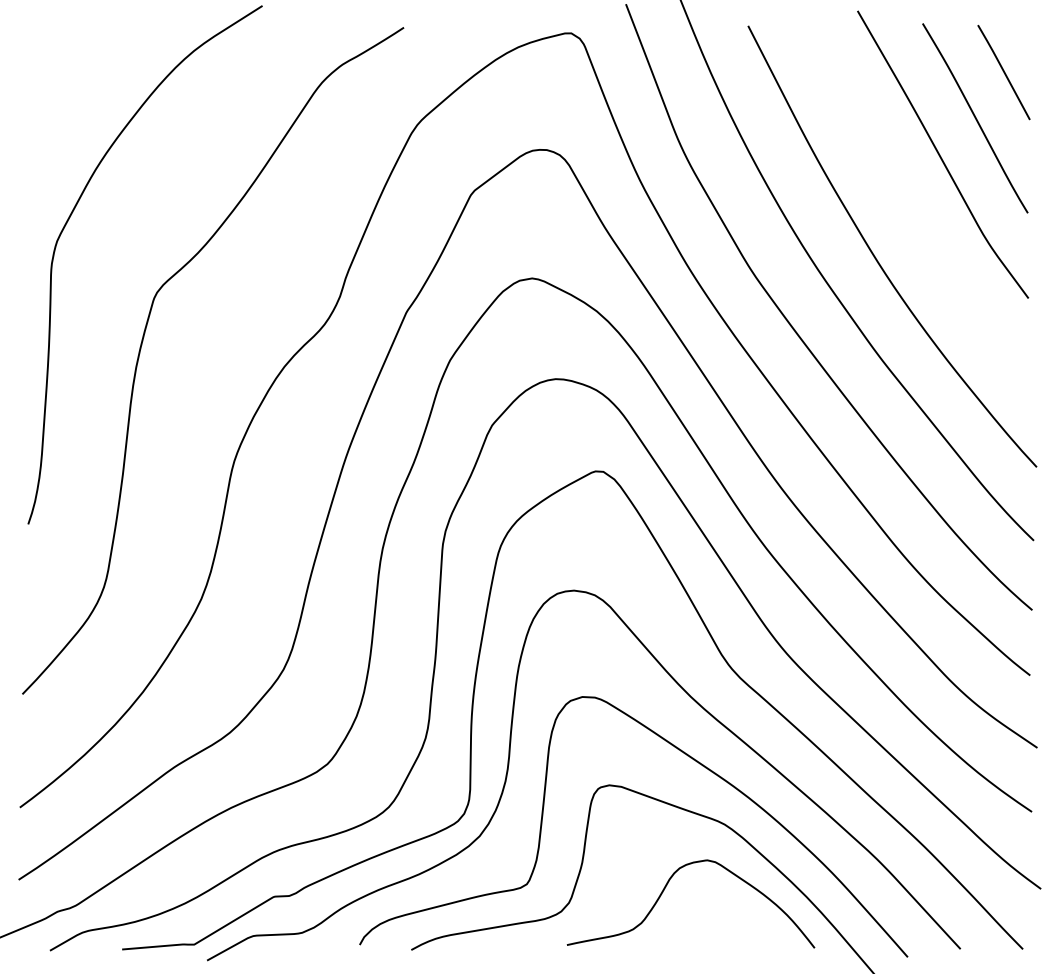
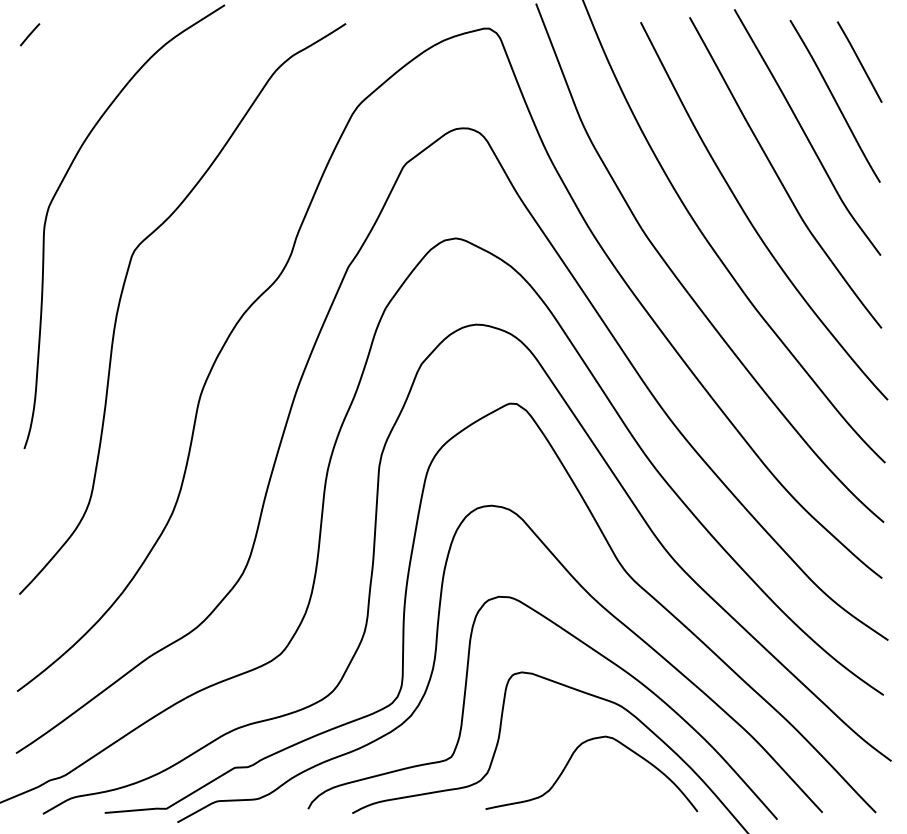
line: (34, 40) -> (29, 34), added
curve: (909, 204) -> (778, 175), added

